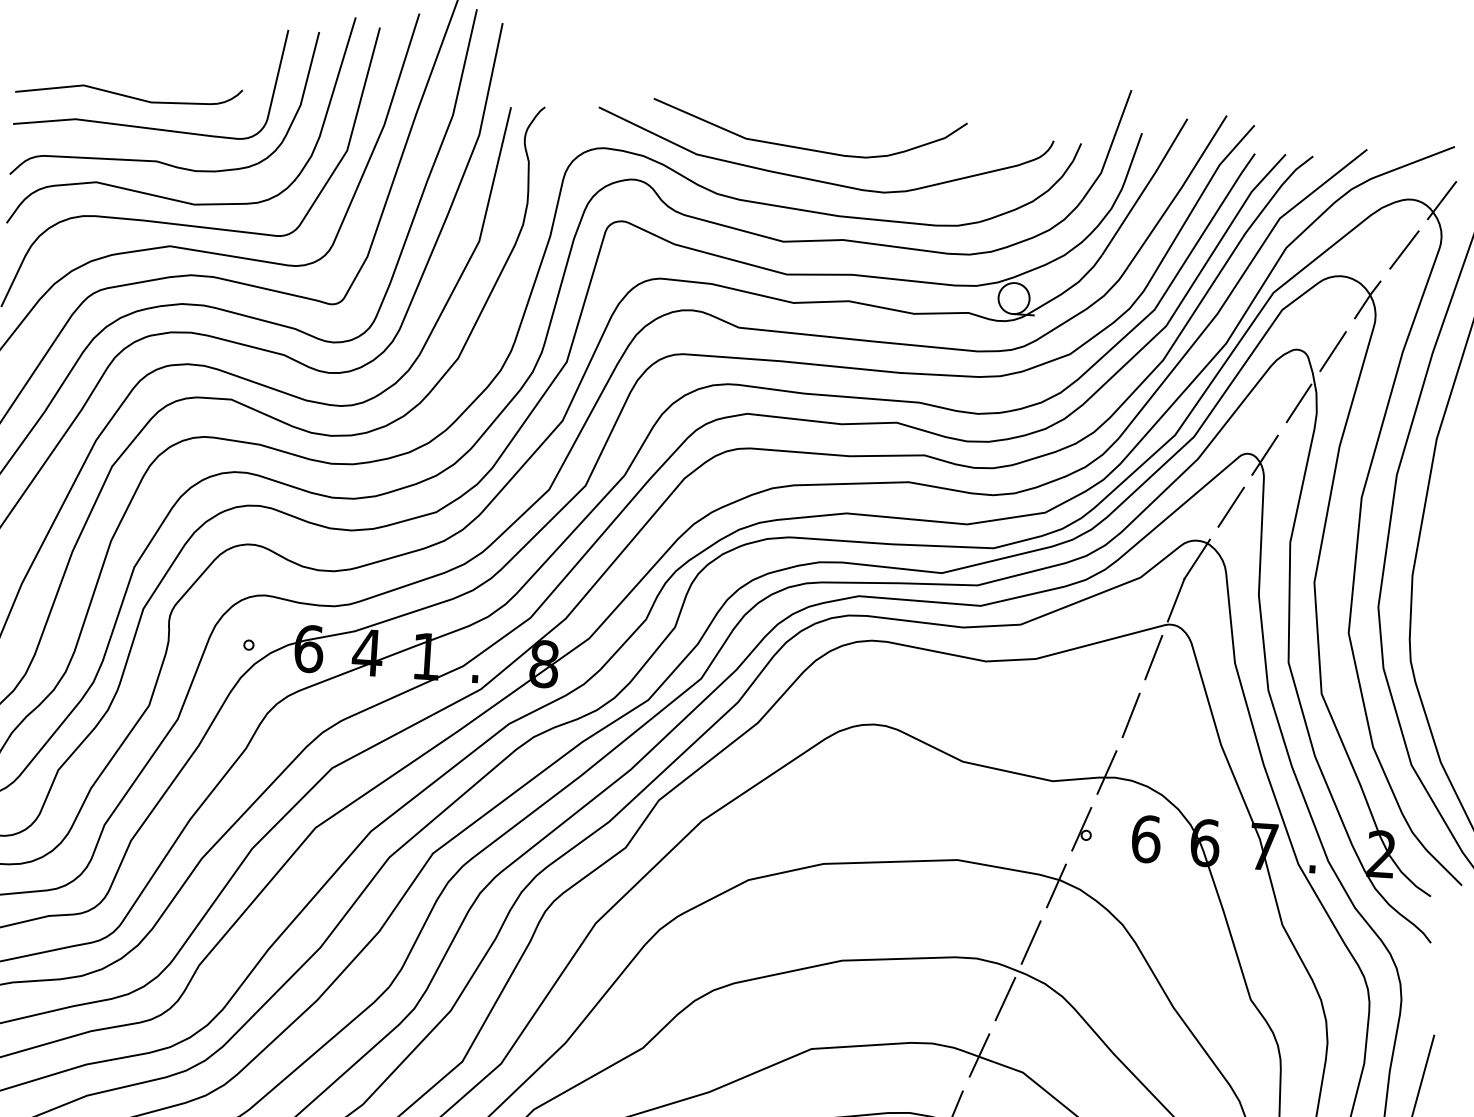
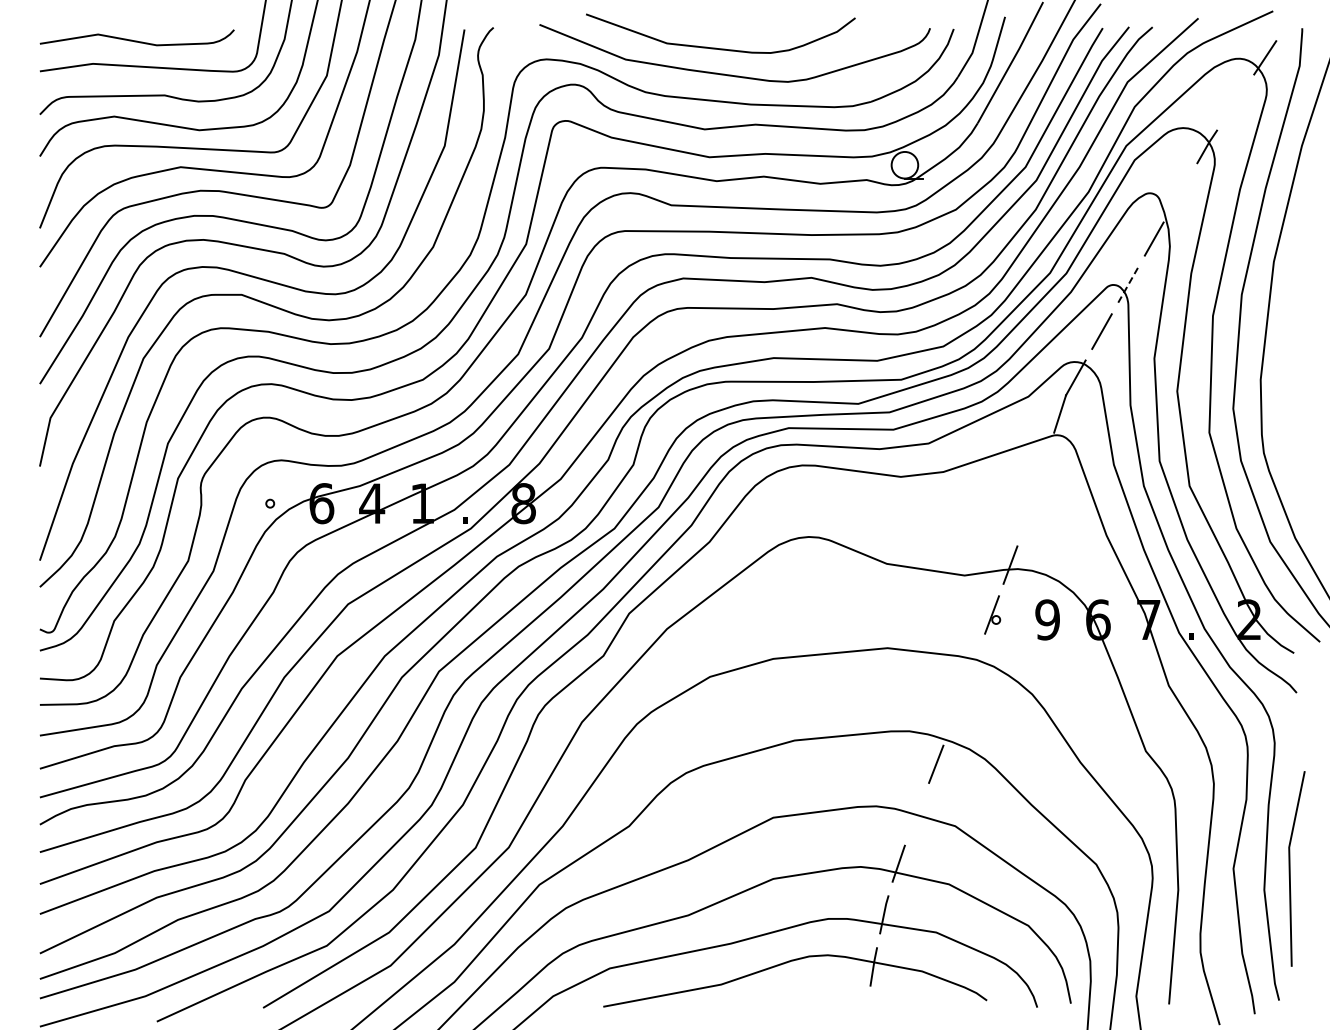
line: (1404, 249) -> (1235, 101), removed
line: (1333, 351) -> (1180, 192), removed
line: (1265, 455) -> (1128, 285), solid -> dashed
line: (1154, 657) -> (1044, 464), removed
line: (1130, 715) -> (1027, 515), removed
text: (1145, 838) -> (1047, 619), 6 -> 9
line: (1056, 885) -> (973, 664), removed
line: (1031, 942) -> (955, 714), removed
line: (979, 1054) -> (917, 813), removed

